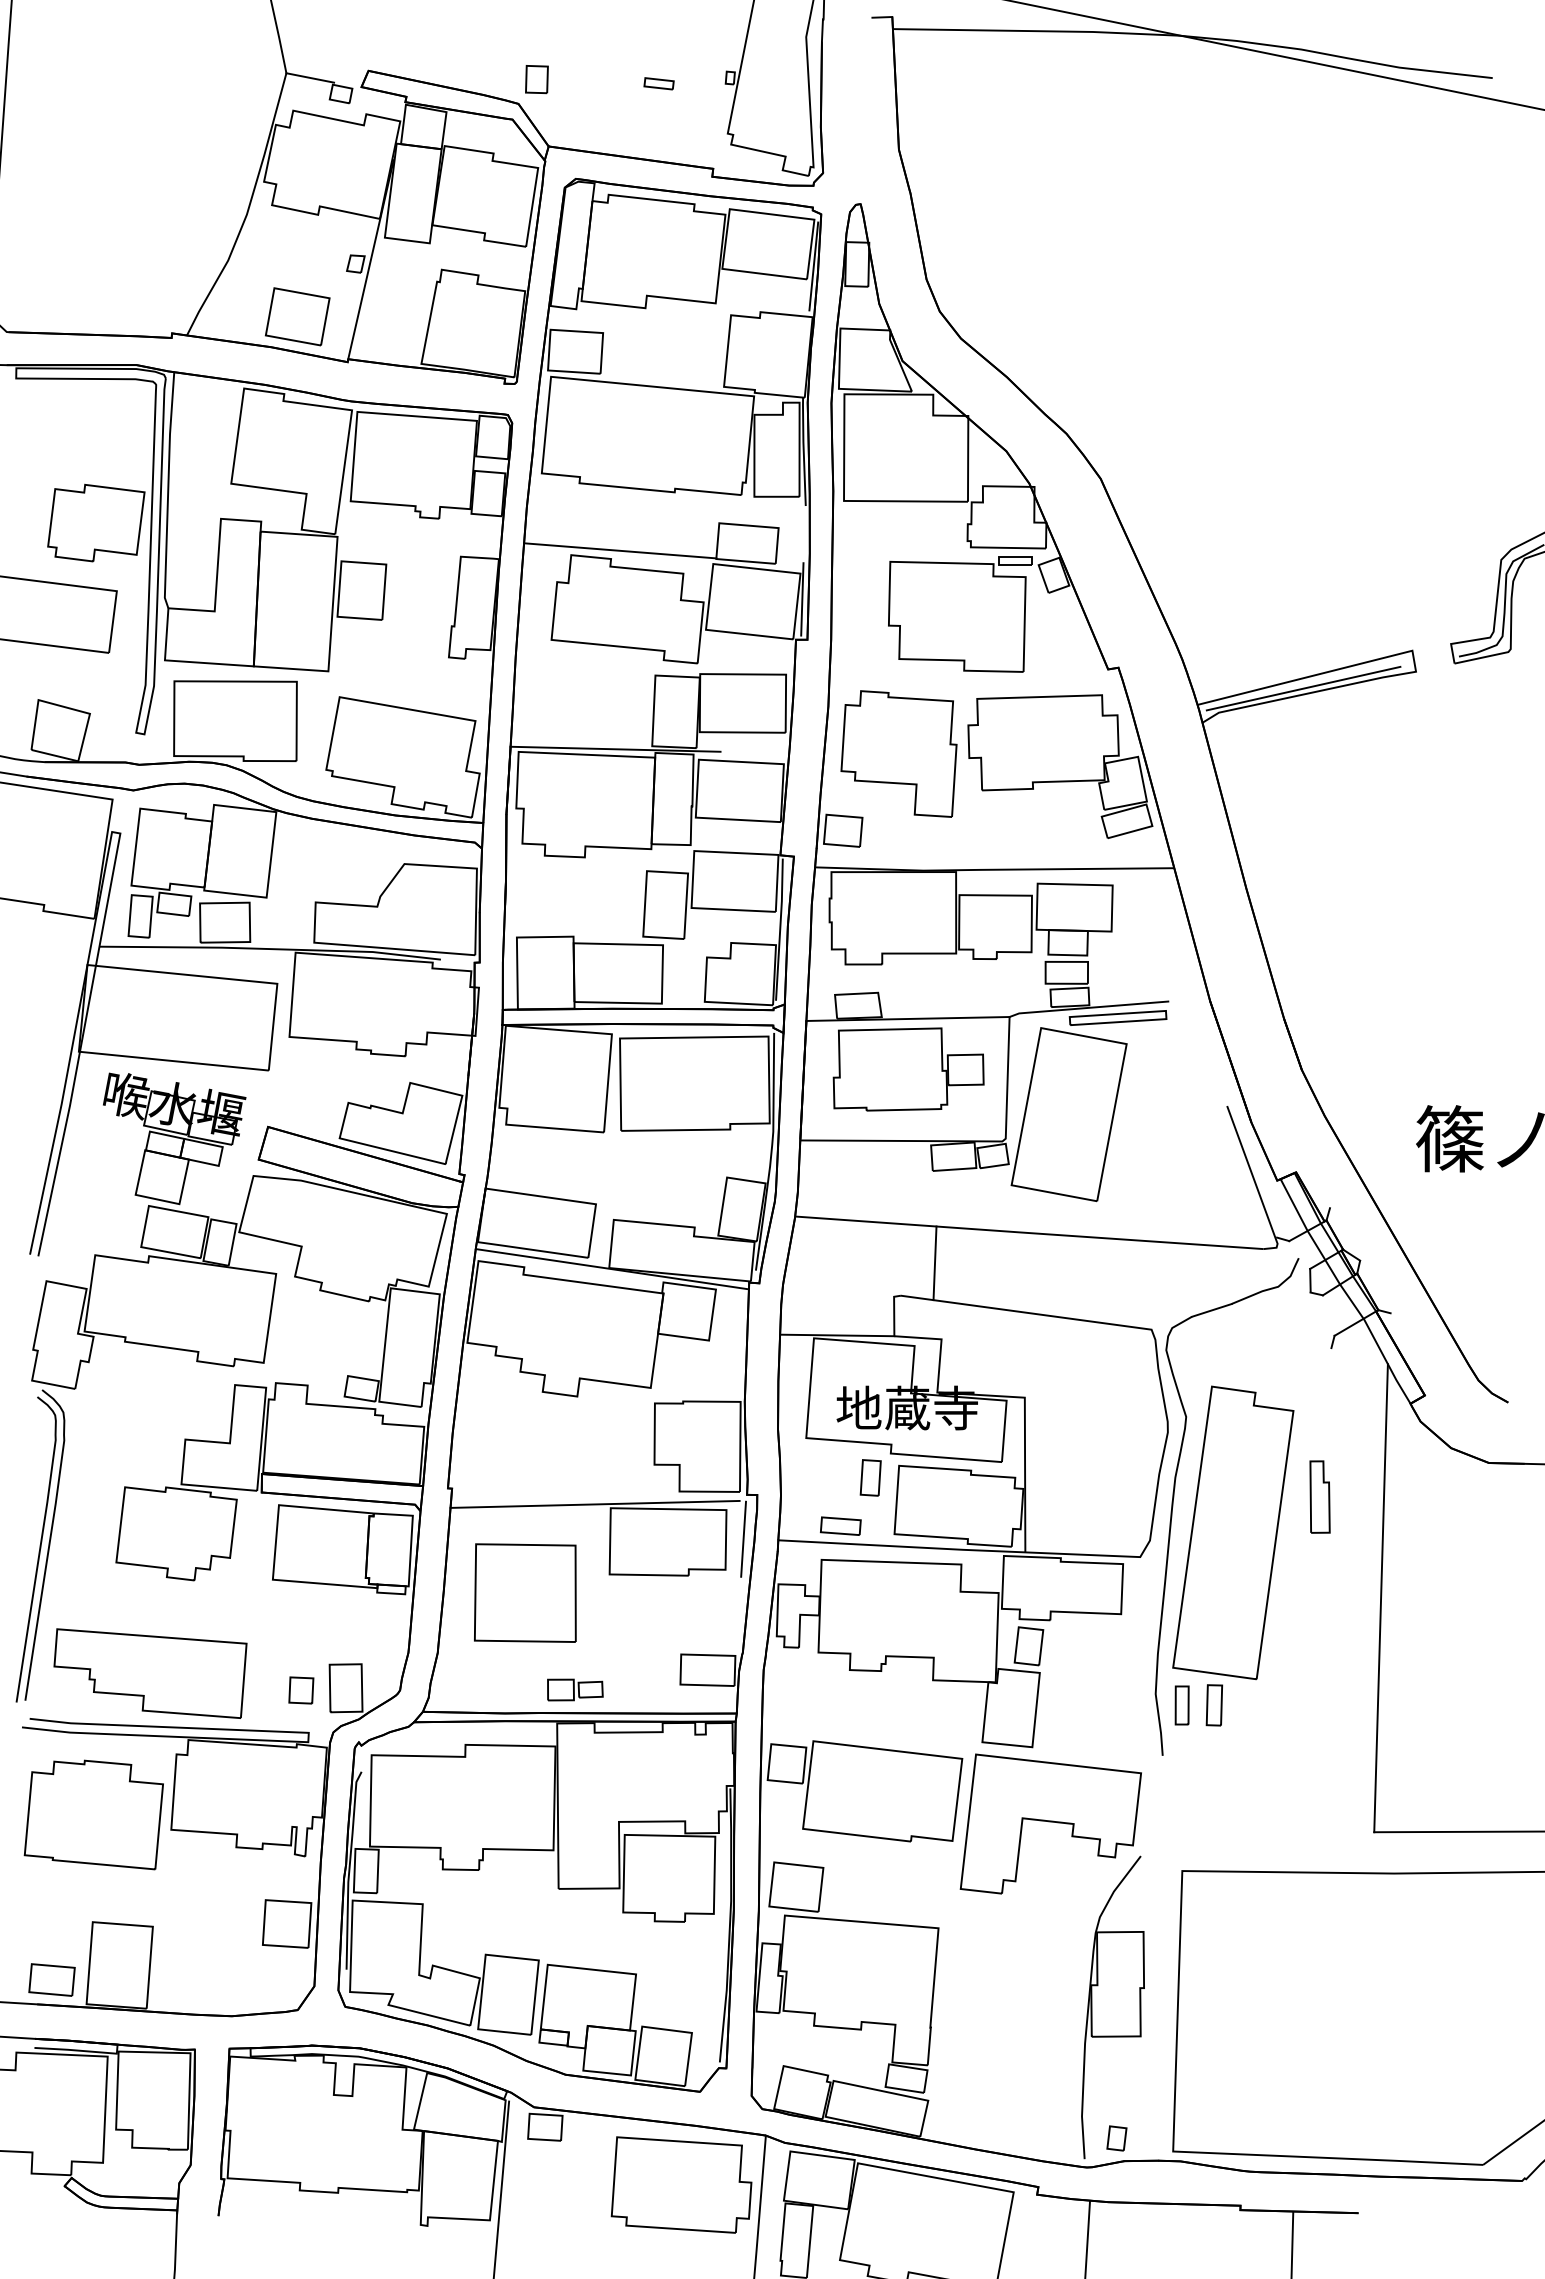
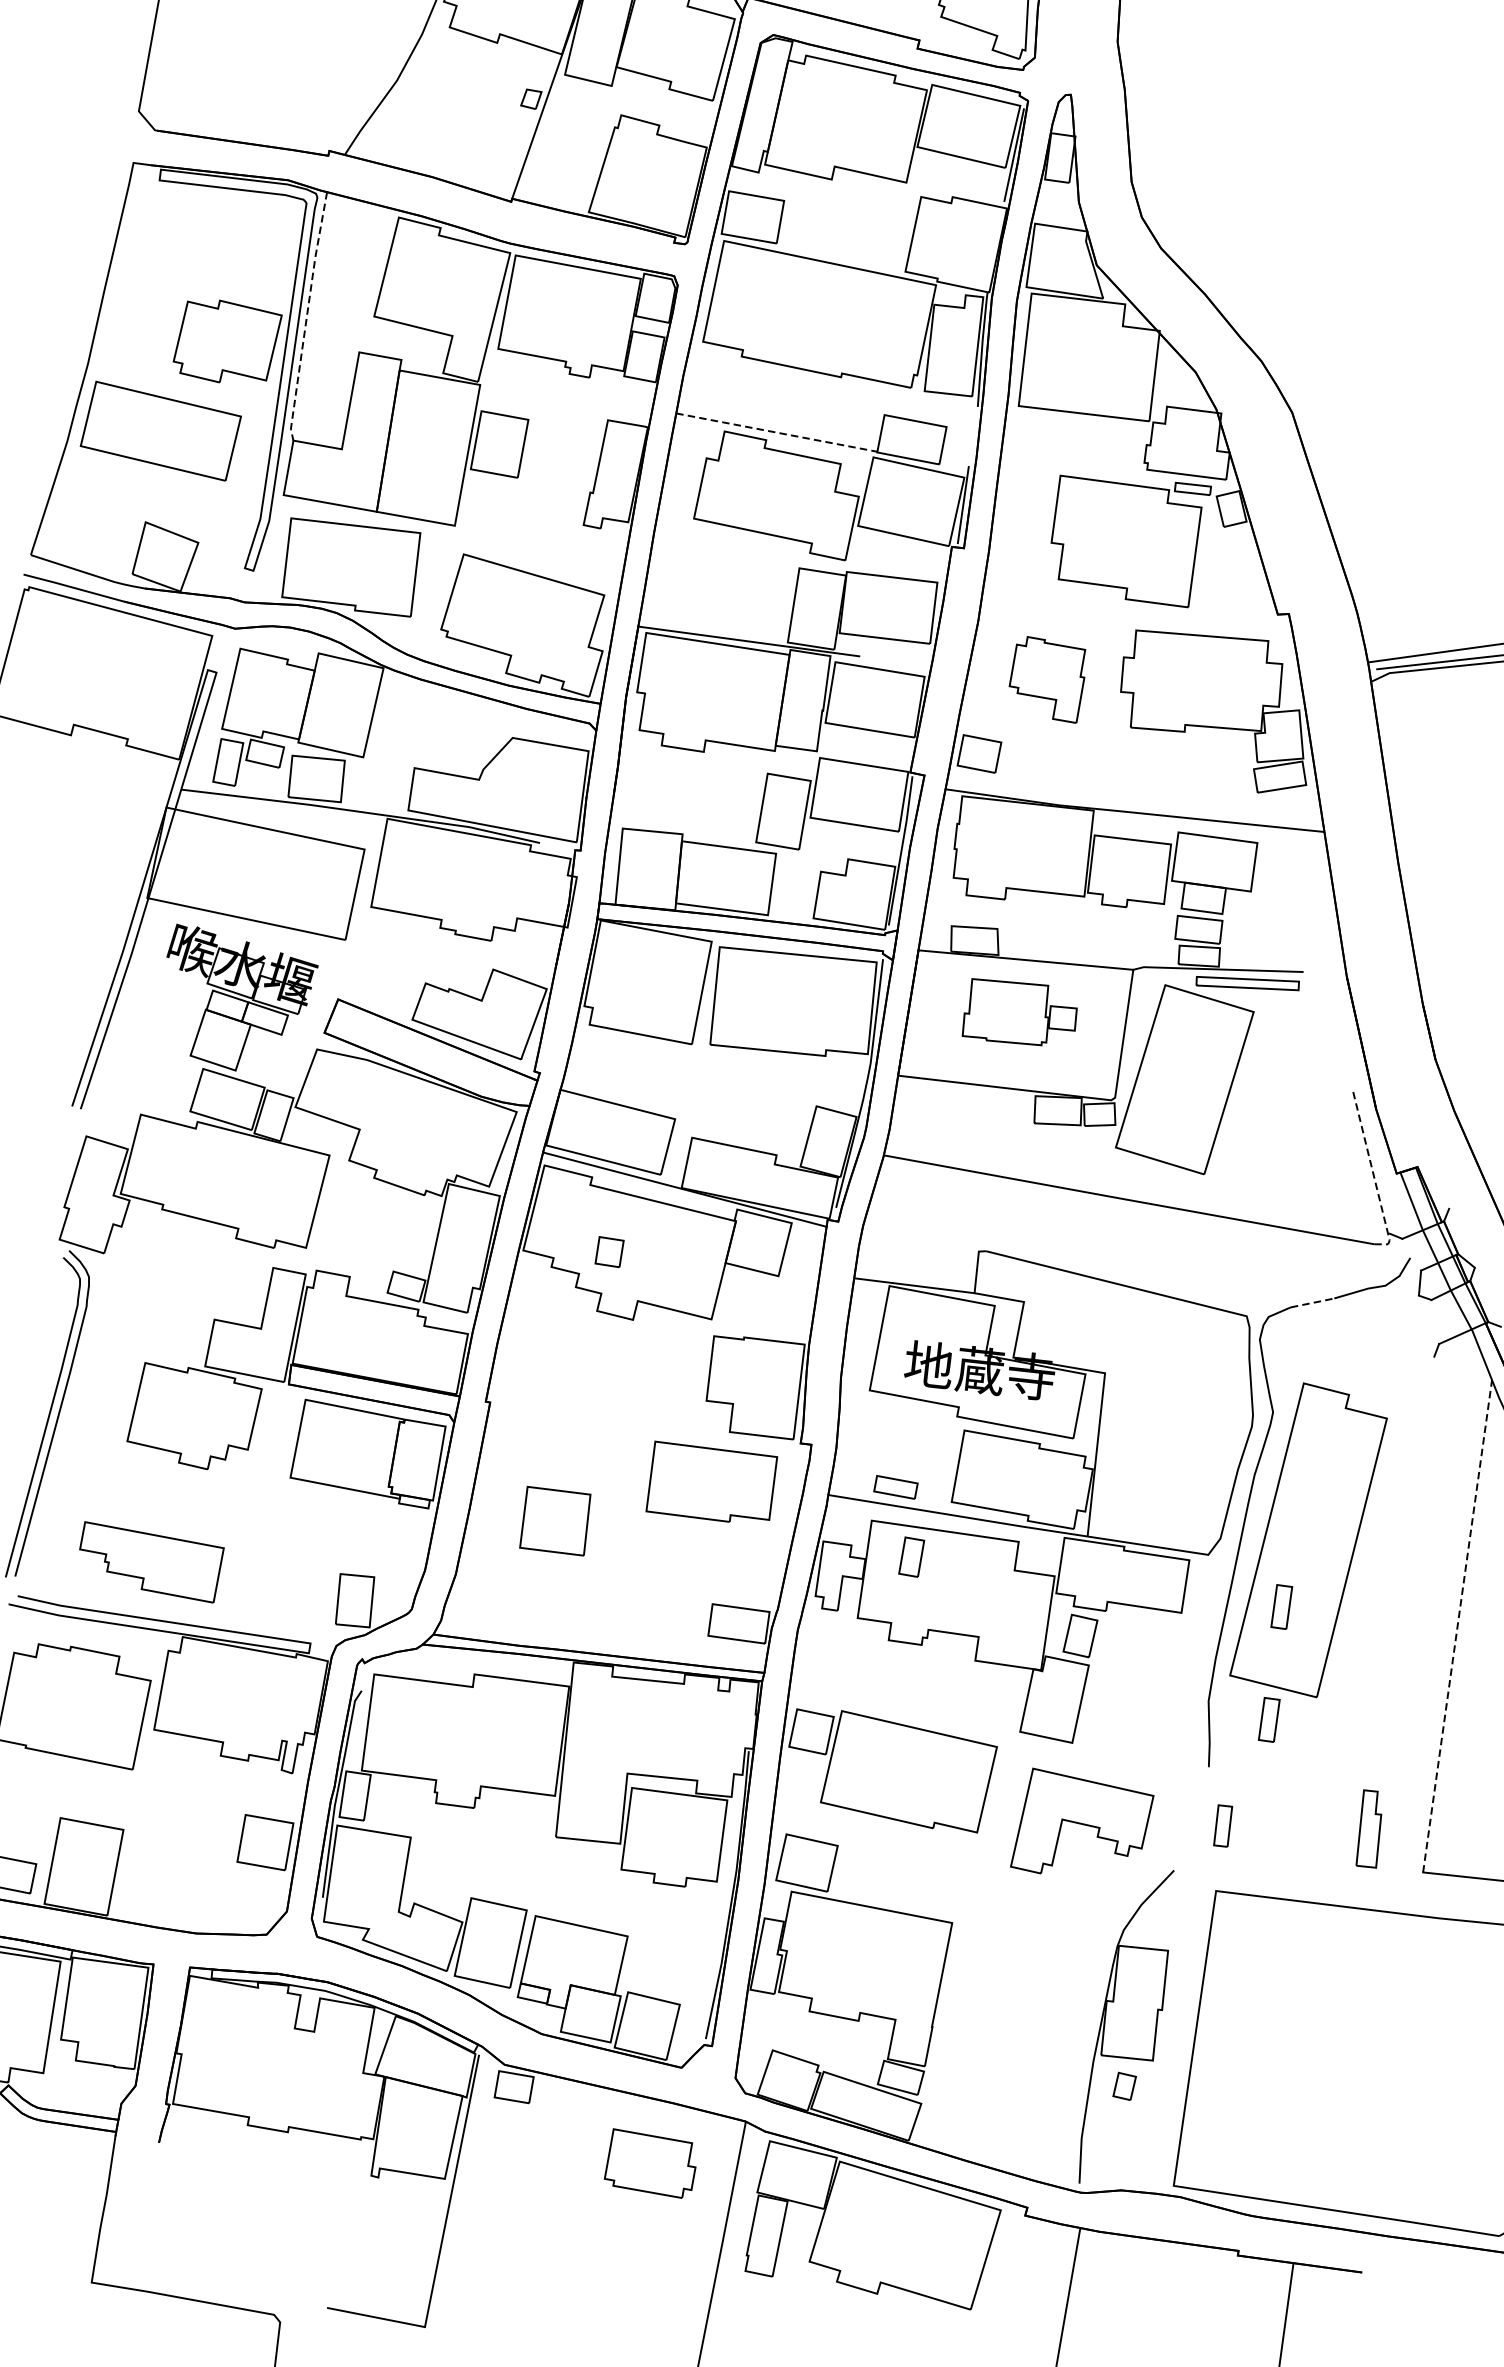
part: (297, 316) -> (463, 147), removed
line: (168, 491) -> (307, 317), solid -> dashed
line: (620, 550) -> (777, 432), solid -> dashed
part: (898, 753) -> (1046, 678), size x0.6
part: (908, 1069) -> (1020, 1013), size x0.7
line: (1255, 1184) -> (1373, 1175), solid -> dashed
line: (934, 1263) -> (1025, 1221), removed
line: (1211, 1310) -> (1312, 1303), solid -> dashed
part: (870, 1477) -> (911, 1556), moved
part: (1319, 1496) -> (1369, 1828), moved
line: (594, 1503) -> (638, 1434), removed
line: (743, 1538) -> (791, 1489), removed
part: (525, 1592) -> (555, 1520), size x0.6
line: (1381, 1597) -> (1458, 1625), solid -> dashed
part: (1214, 1598) -> (1281, 1607), added
part: (150, 1673) -> (150, 1562), size x0.7
part: (575, 1689) -> (597, 1628), removed
part: (301, 1690) -> (609, 1252), moved
part: (1181, 1705) -> (1222, 1825), moved
part: (1050, 1823) -> (1082, 1825), size x0.7
part: (1116, 2138) -> (1124, 2086), moved
part: (681, 2184) -> (651, 2163), size x0.6

